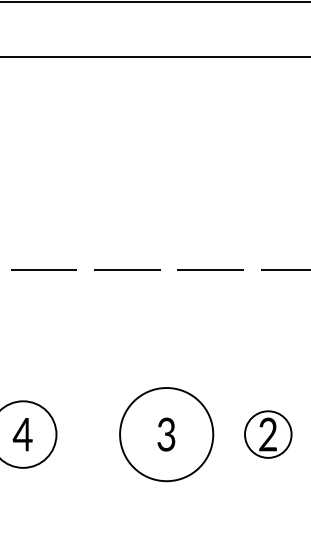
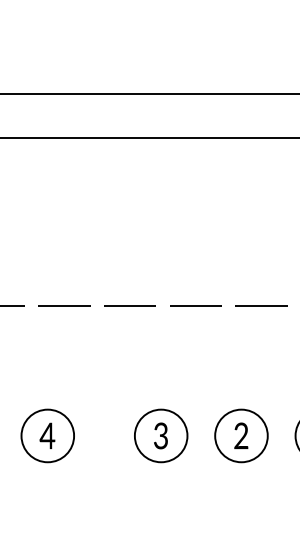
circle: (165, 434) -> (160, 435), size x0.71
circle: (268, 434) -> (241, 435), size x1.43

